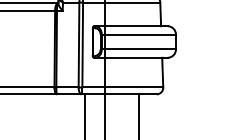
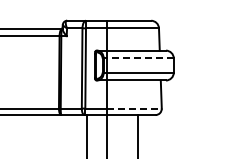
line: (139, 34) -> (139, 58), solid -> dashed
line: (134, 87) -> (134, 108), solid -> dashed

